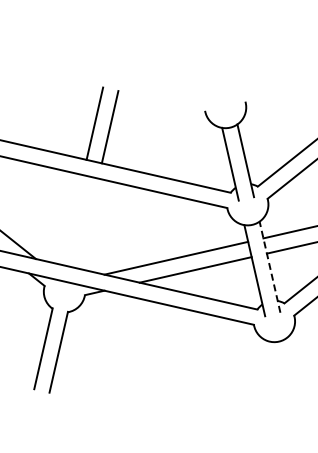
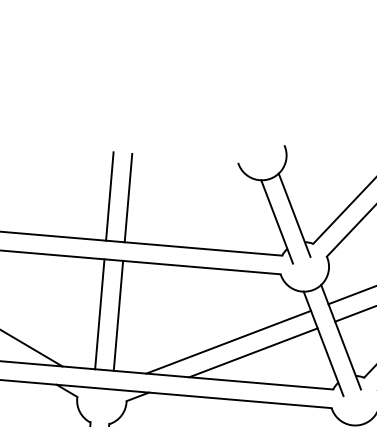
line: (72, 220) -> (99, 314), added
line: (87, 223) -> (117, 315), added
line: (270, 267) -> (341, 337), dashed -> solid

